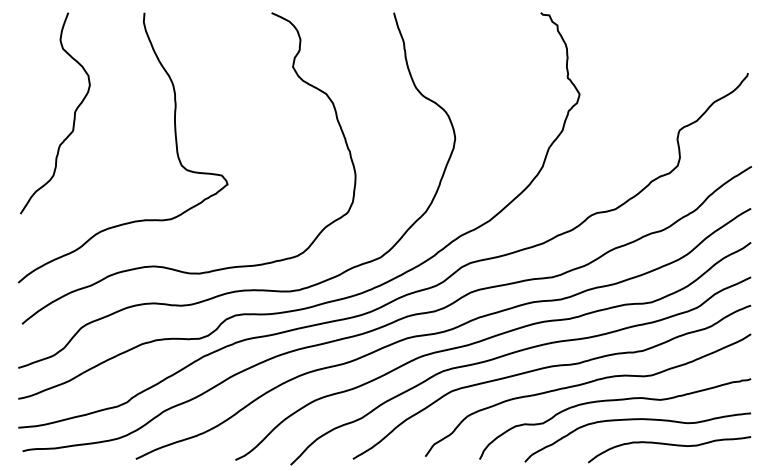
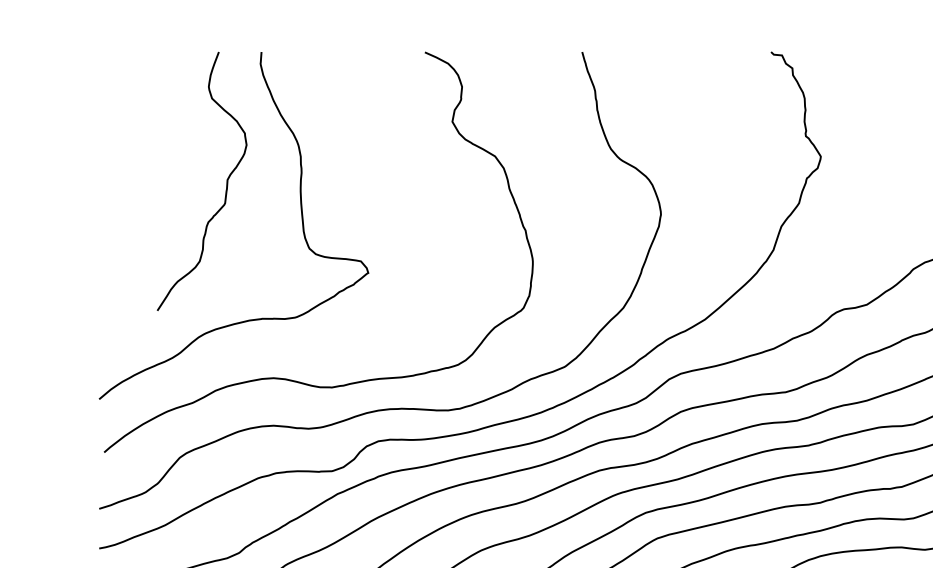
curve: (73, 116) -> (225, 185), moved

